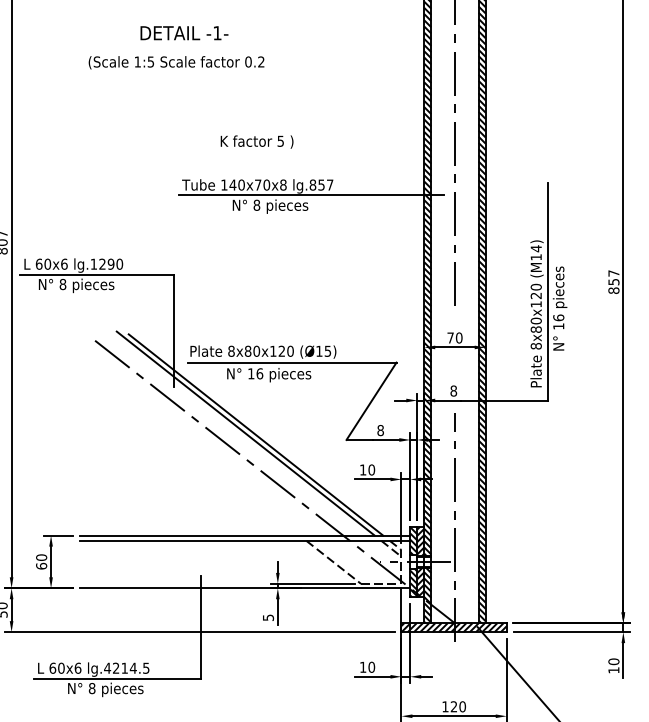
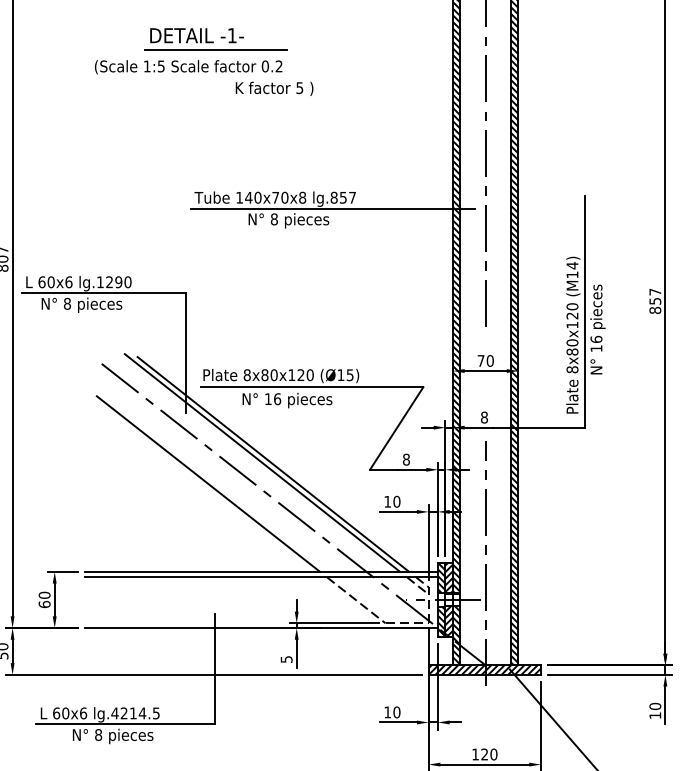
line: (201, 46) -> (215, 49), added
text: (257, 141) -> (274, 88), moved
line: (195, 452) -> (208, 483), added

